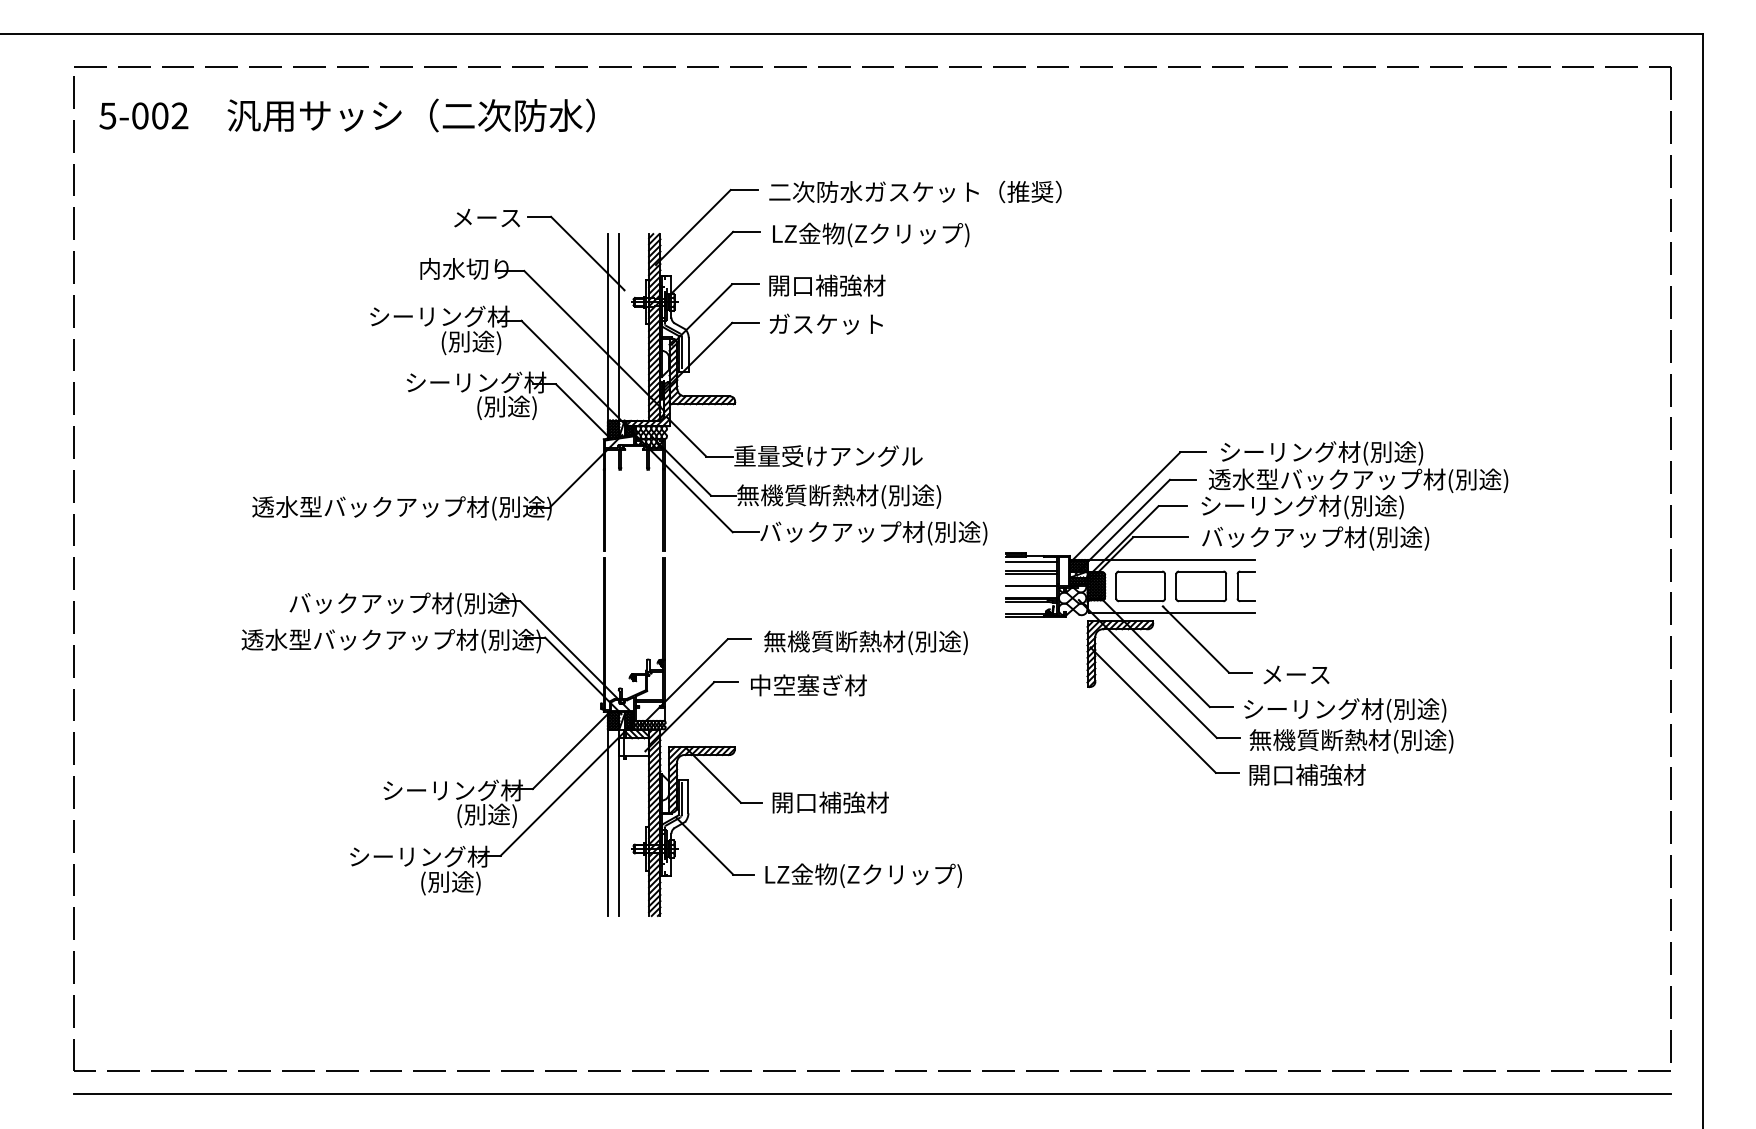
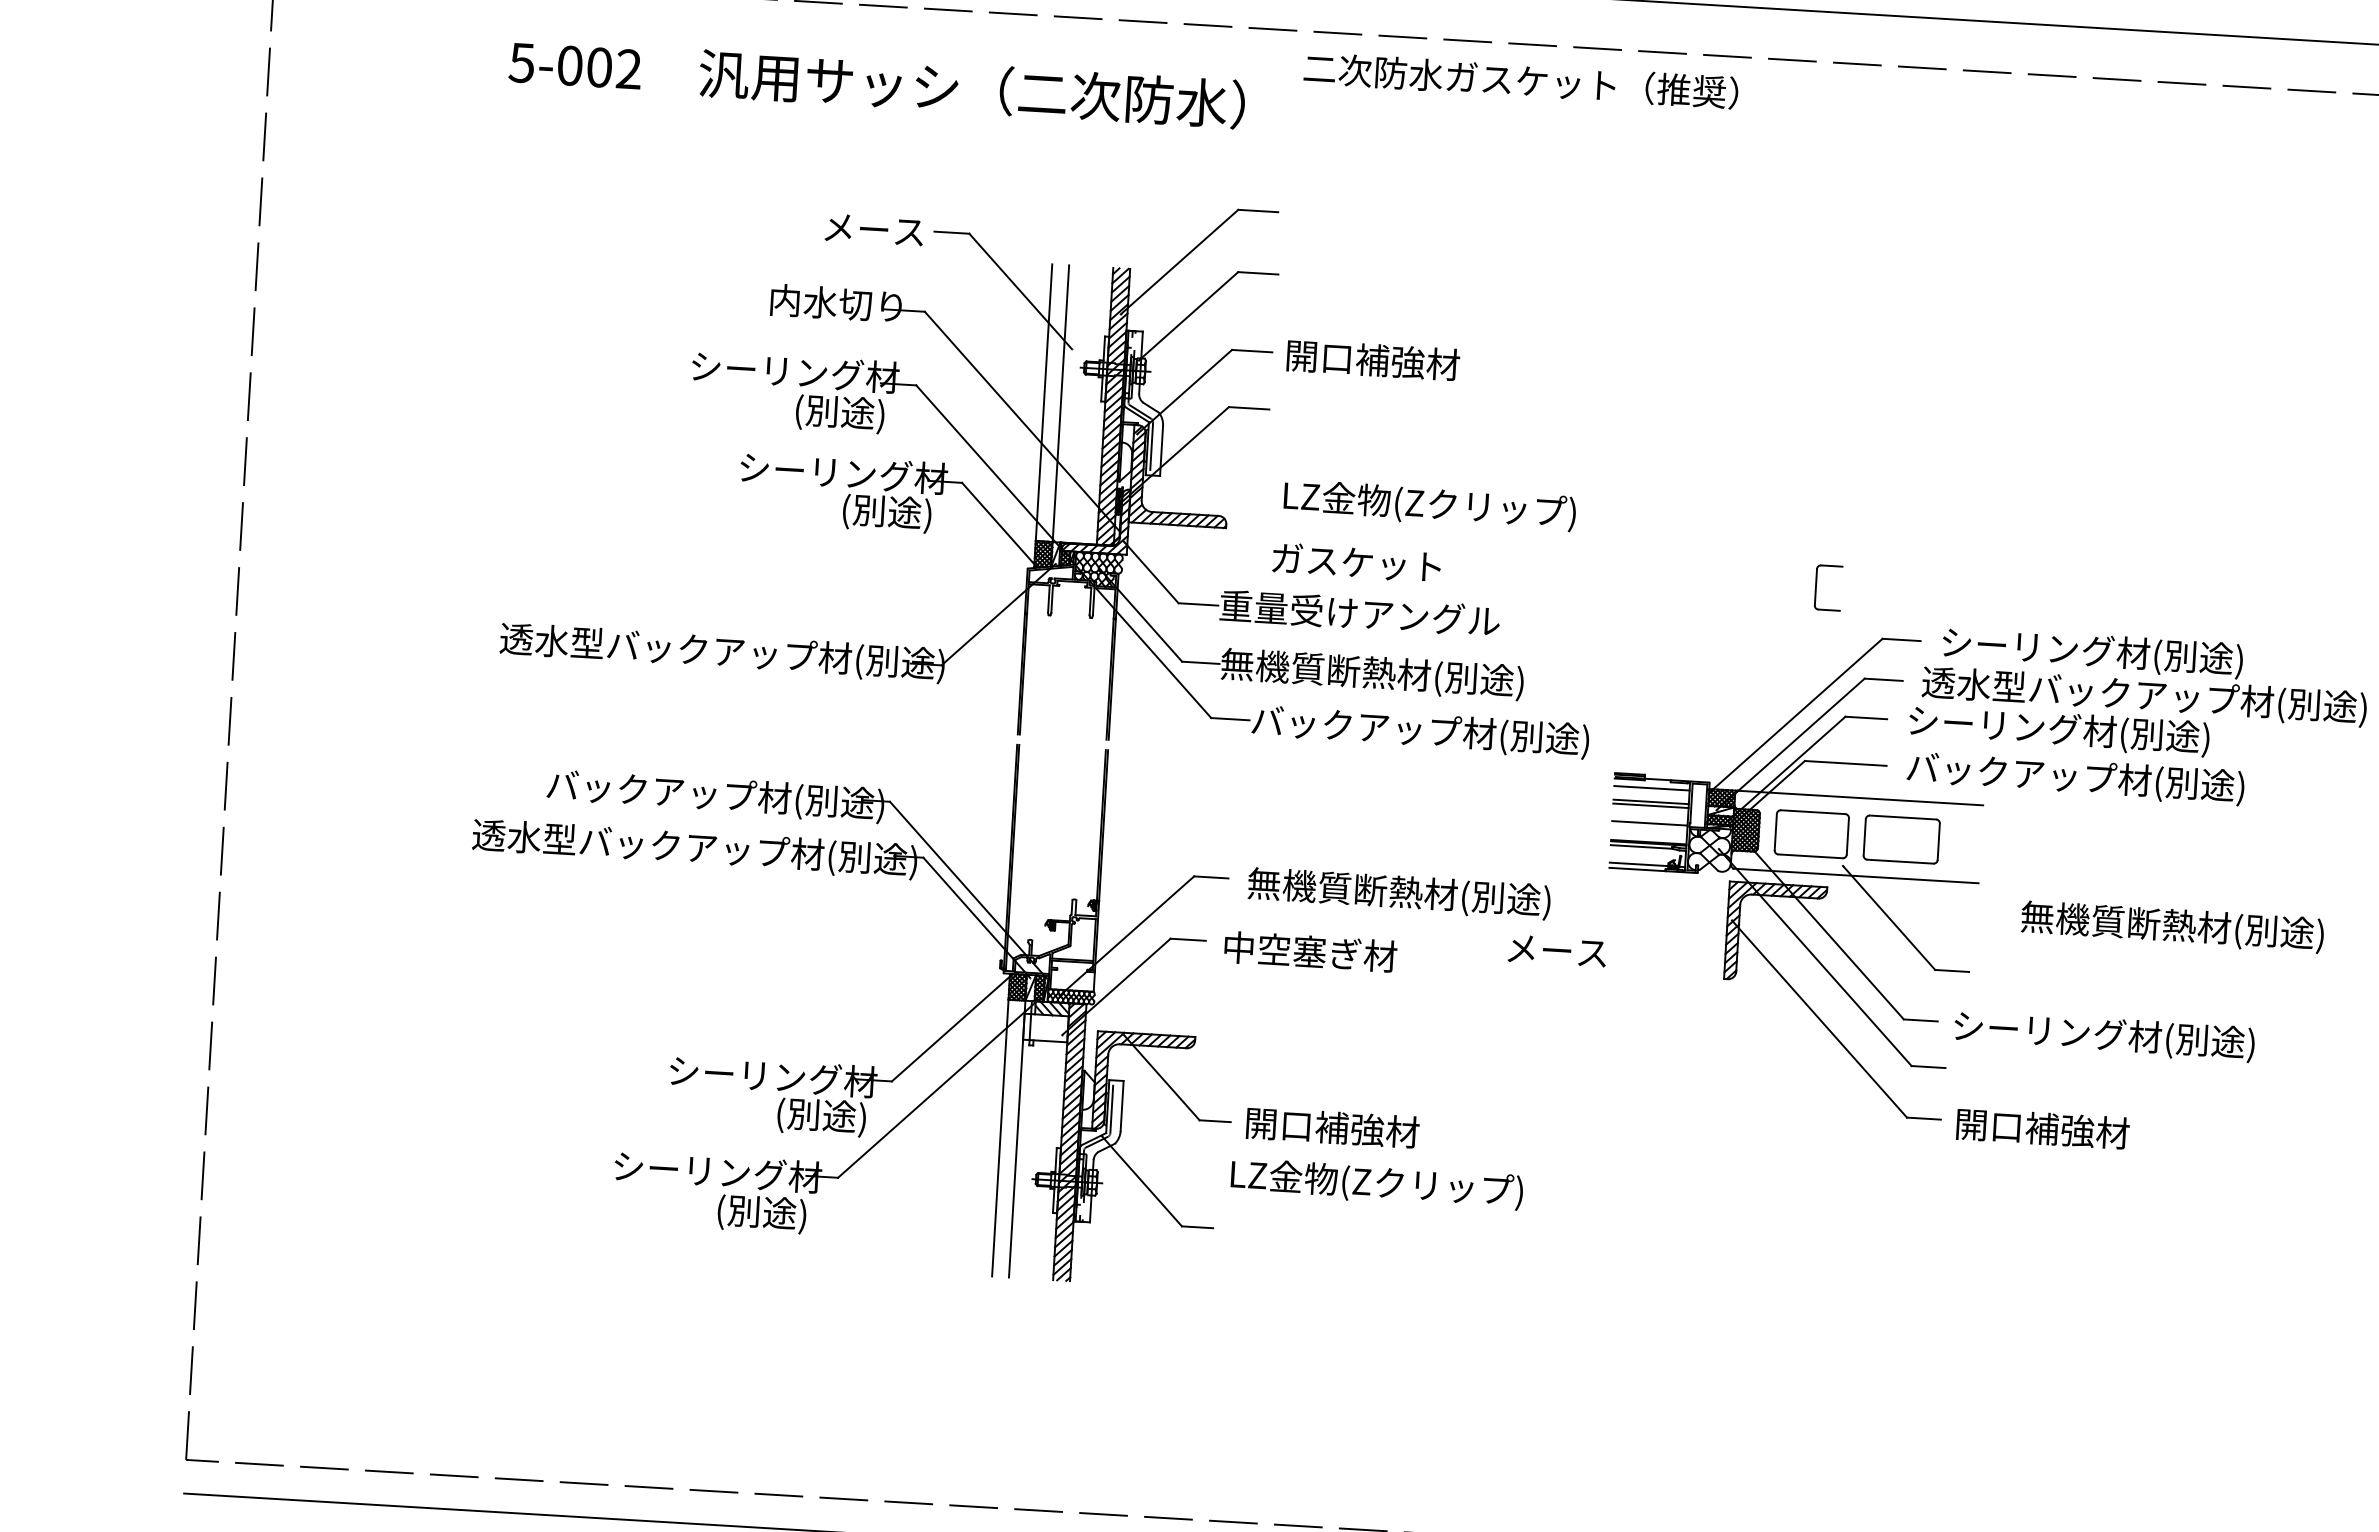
text: (346, 115) -> (876, 83), moved
text: (915, 191) -> (1521, 79), moved
text: (871, 234) -> (1430, 504), moved
text: (825, 323) -> (1355, 561), moved
part: (1238, 586) -> (1817, 587), moved
text: (1296, 674) -> (1557, 950), moved
text: (1351, 741) -> (2172, 927), moved
text: (863, 875) -> (1376, 1183), moved

